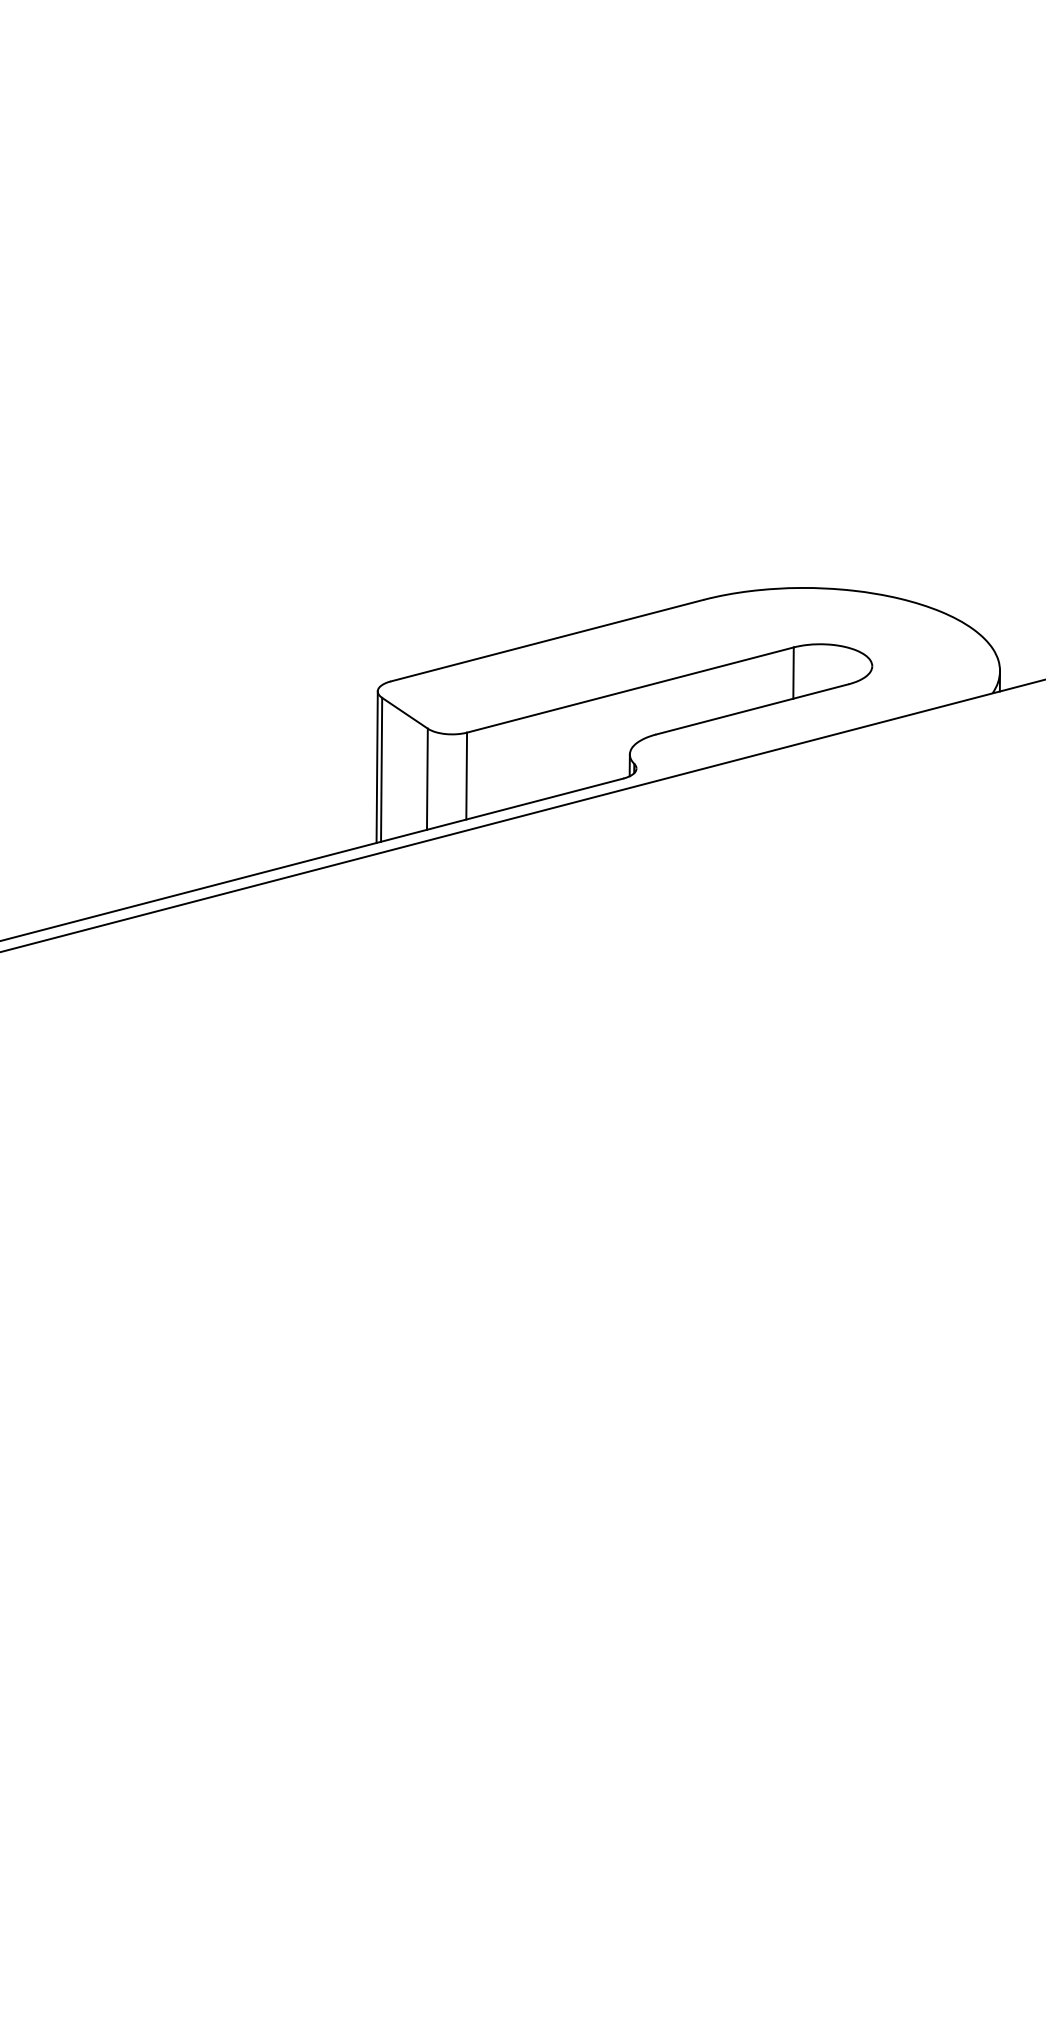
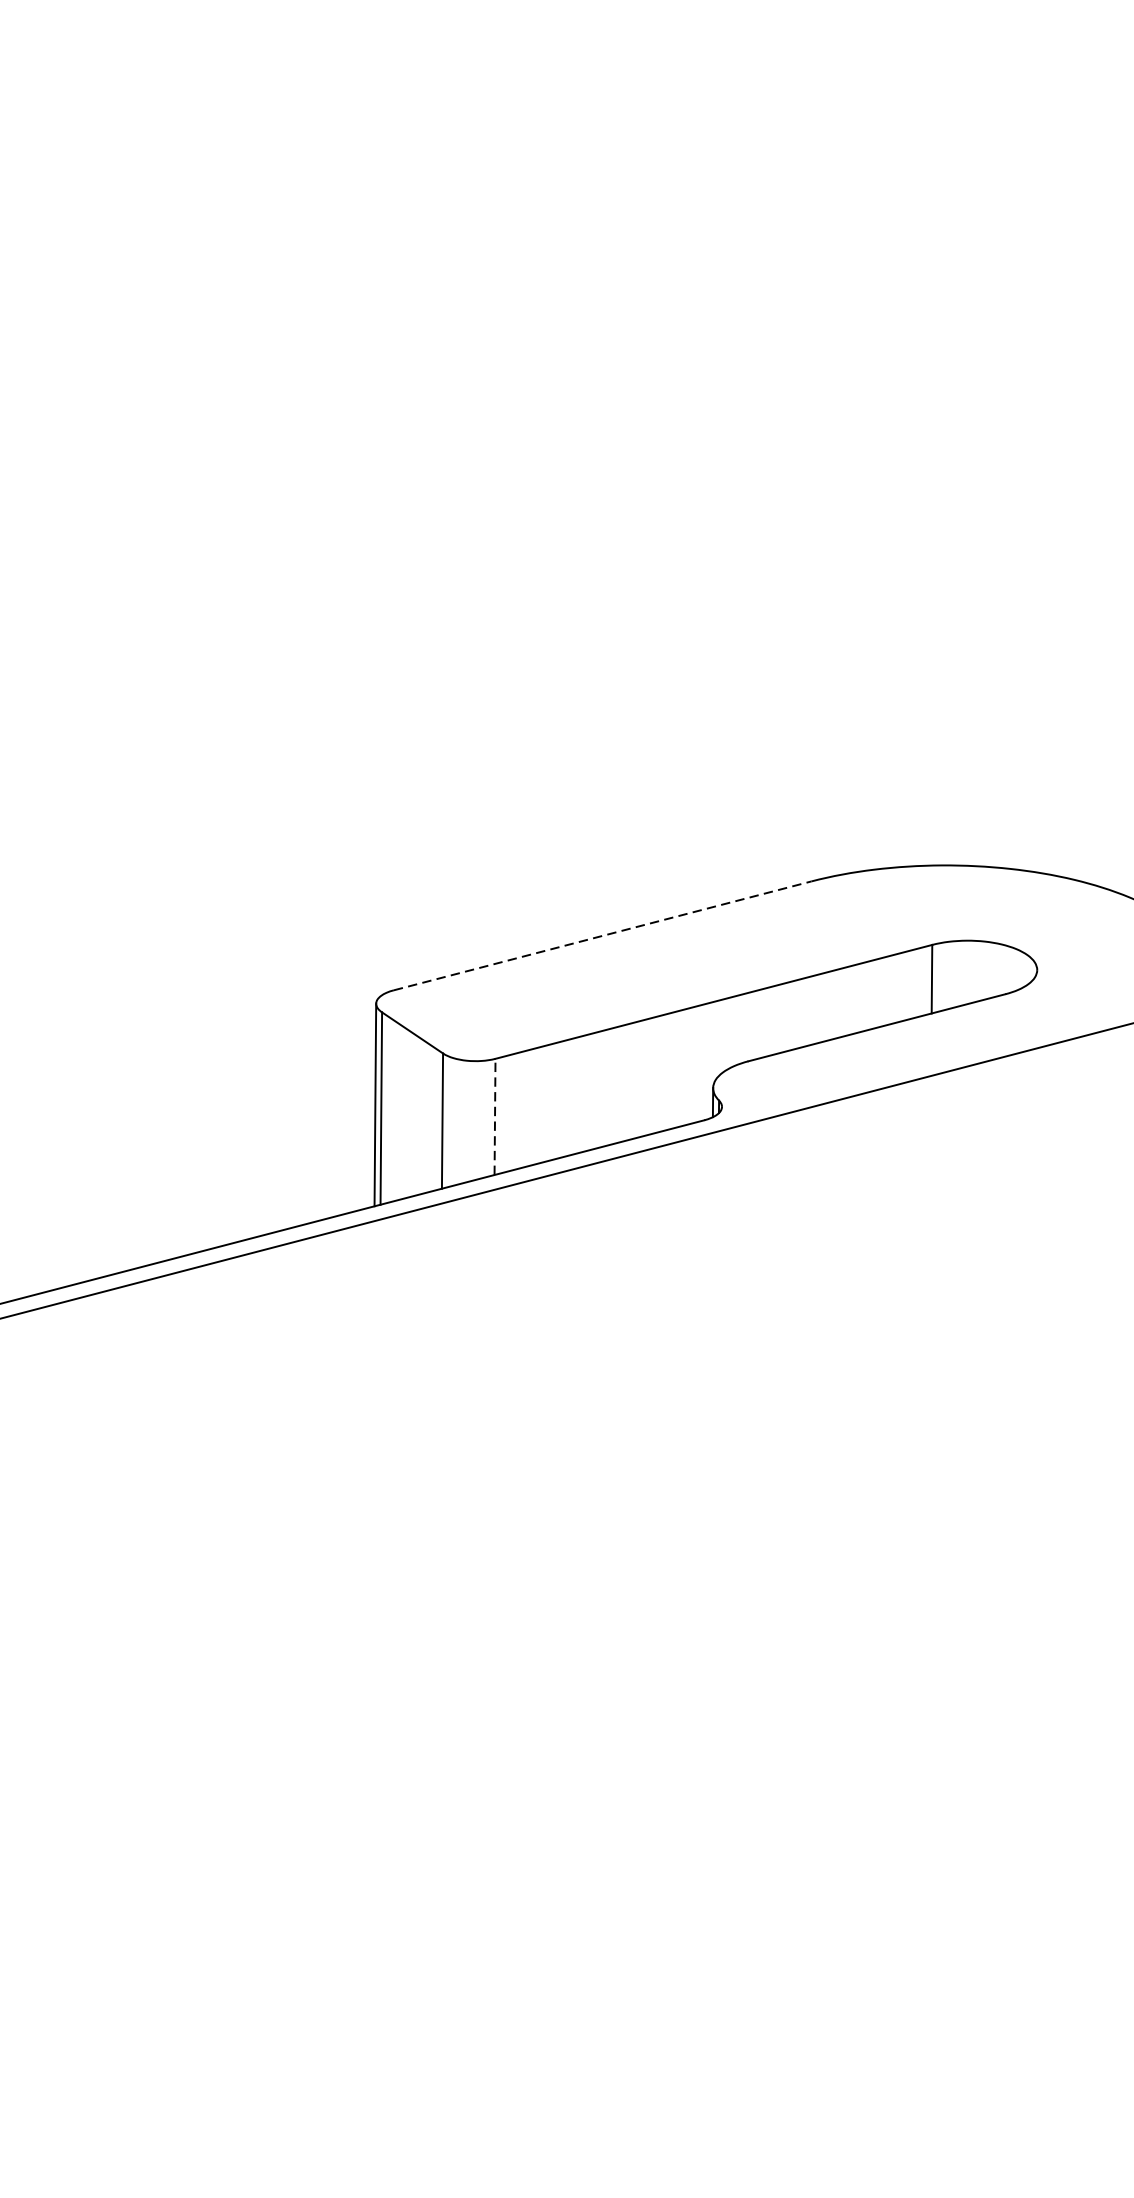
line: (547, 640) -> (603, 935), solid -> dashed
line: (466, 775) -> (494, 1116), solid -> dashed

